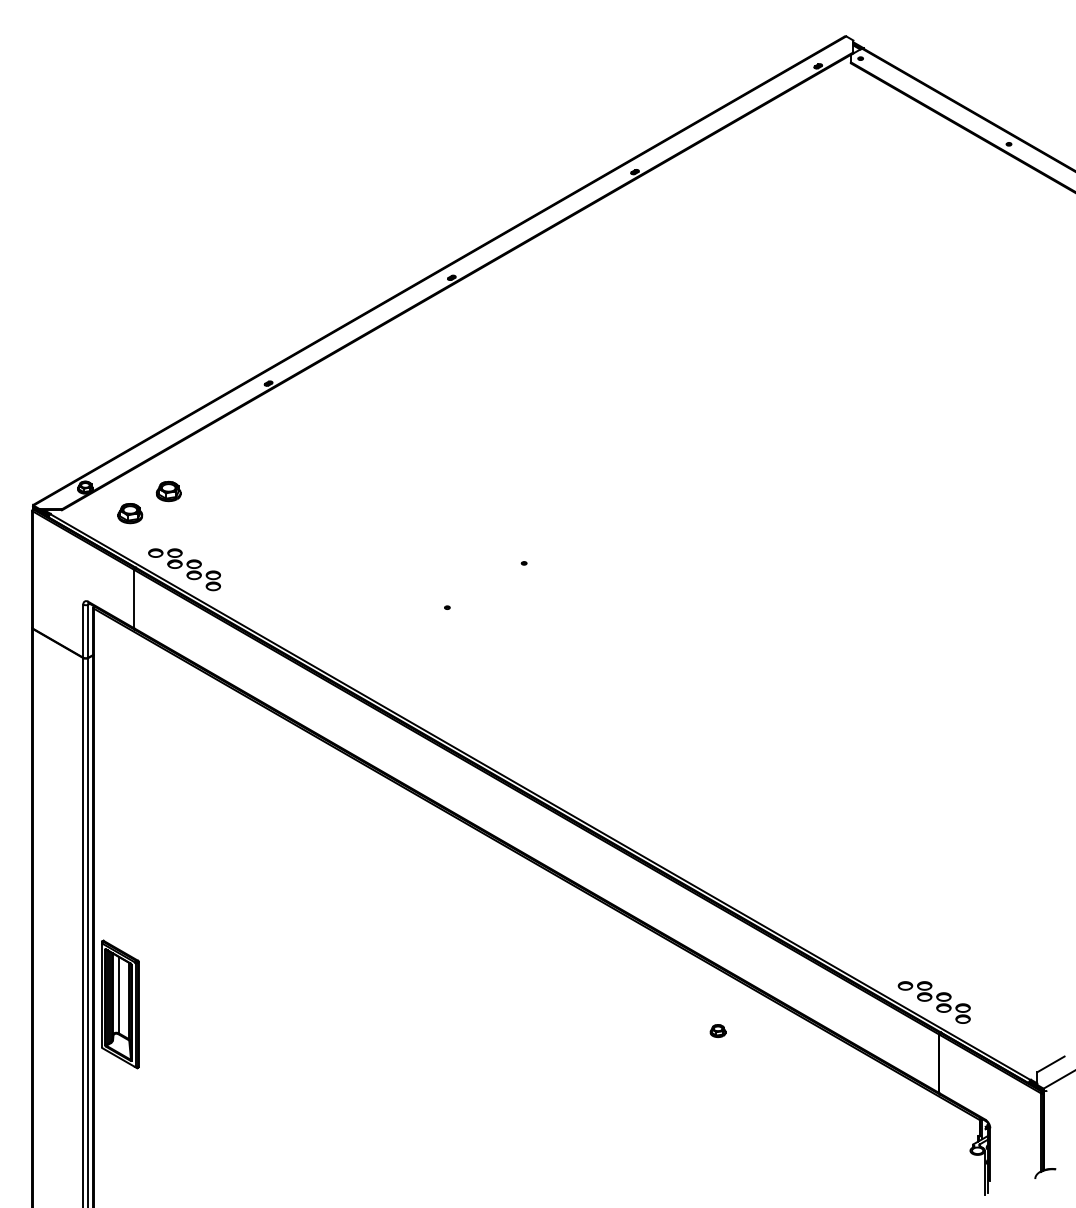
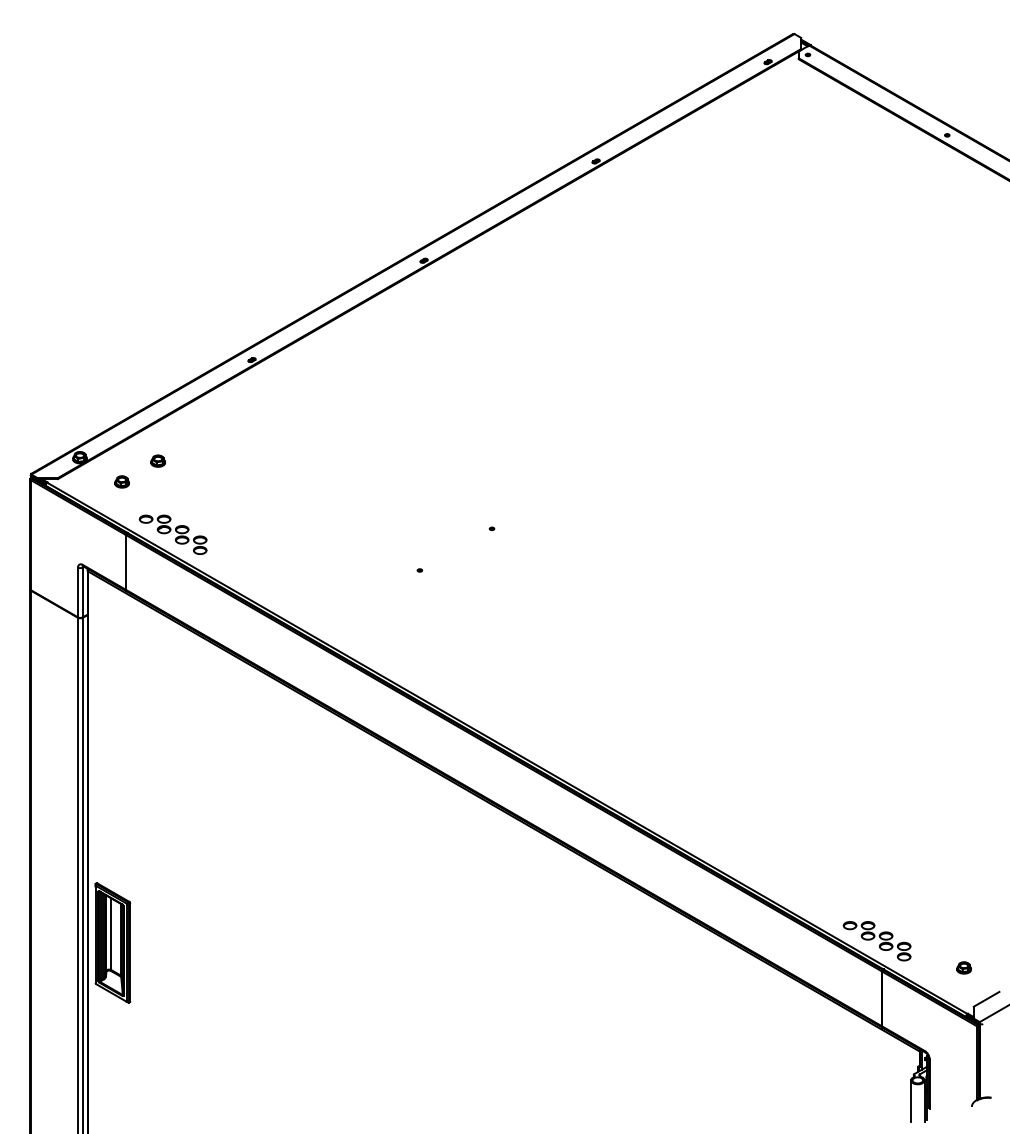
part: (167, 490) -> (157, 460), size x0.62
part: (129, 512) -> (121, 481), size x0.62
part: (717, 1030) -> (963, 967), moved
line: (970, 1173) -> (911, 1101), added

